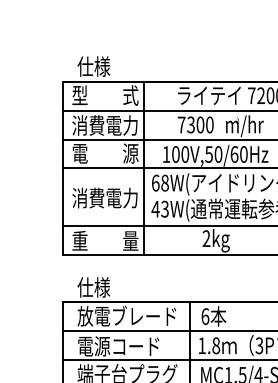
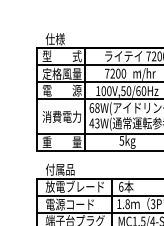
text: (104, 124) -> (61, 73), 消費電力 -> 定格風量
text: (190, 126) -> (112, 74), 7300 -> 7200
text: (205, 238) -> (121, 140), 2kg -> 5kg
text: (102, 287) -> (60, 169), 仕様 -> 付属品

